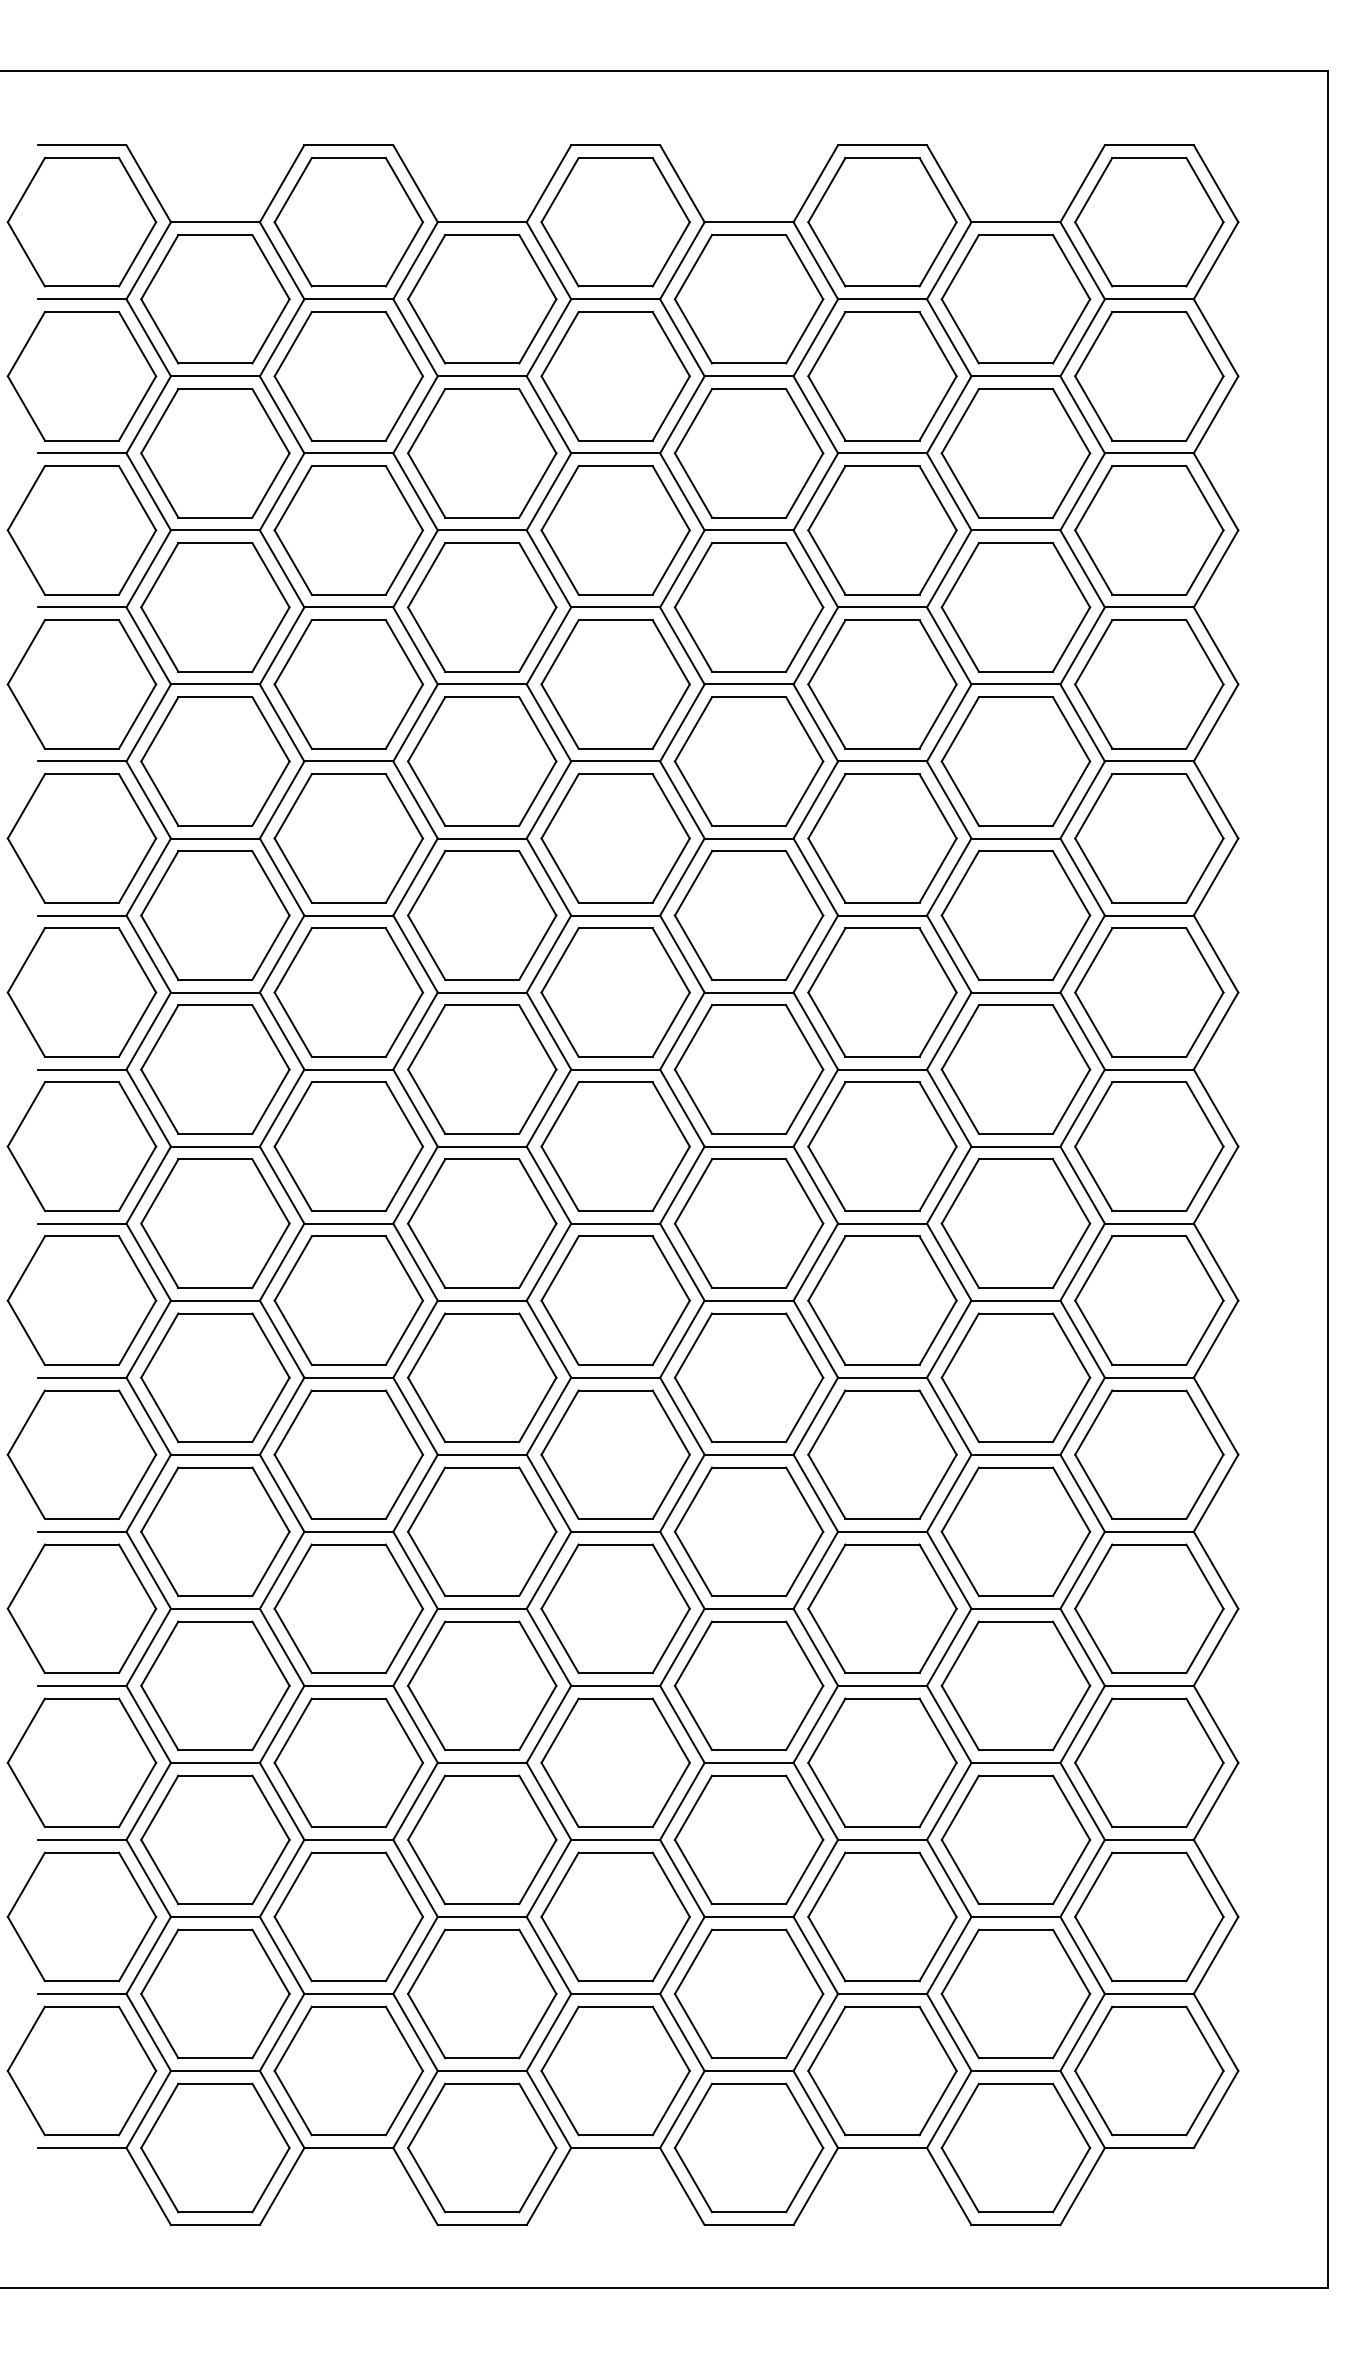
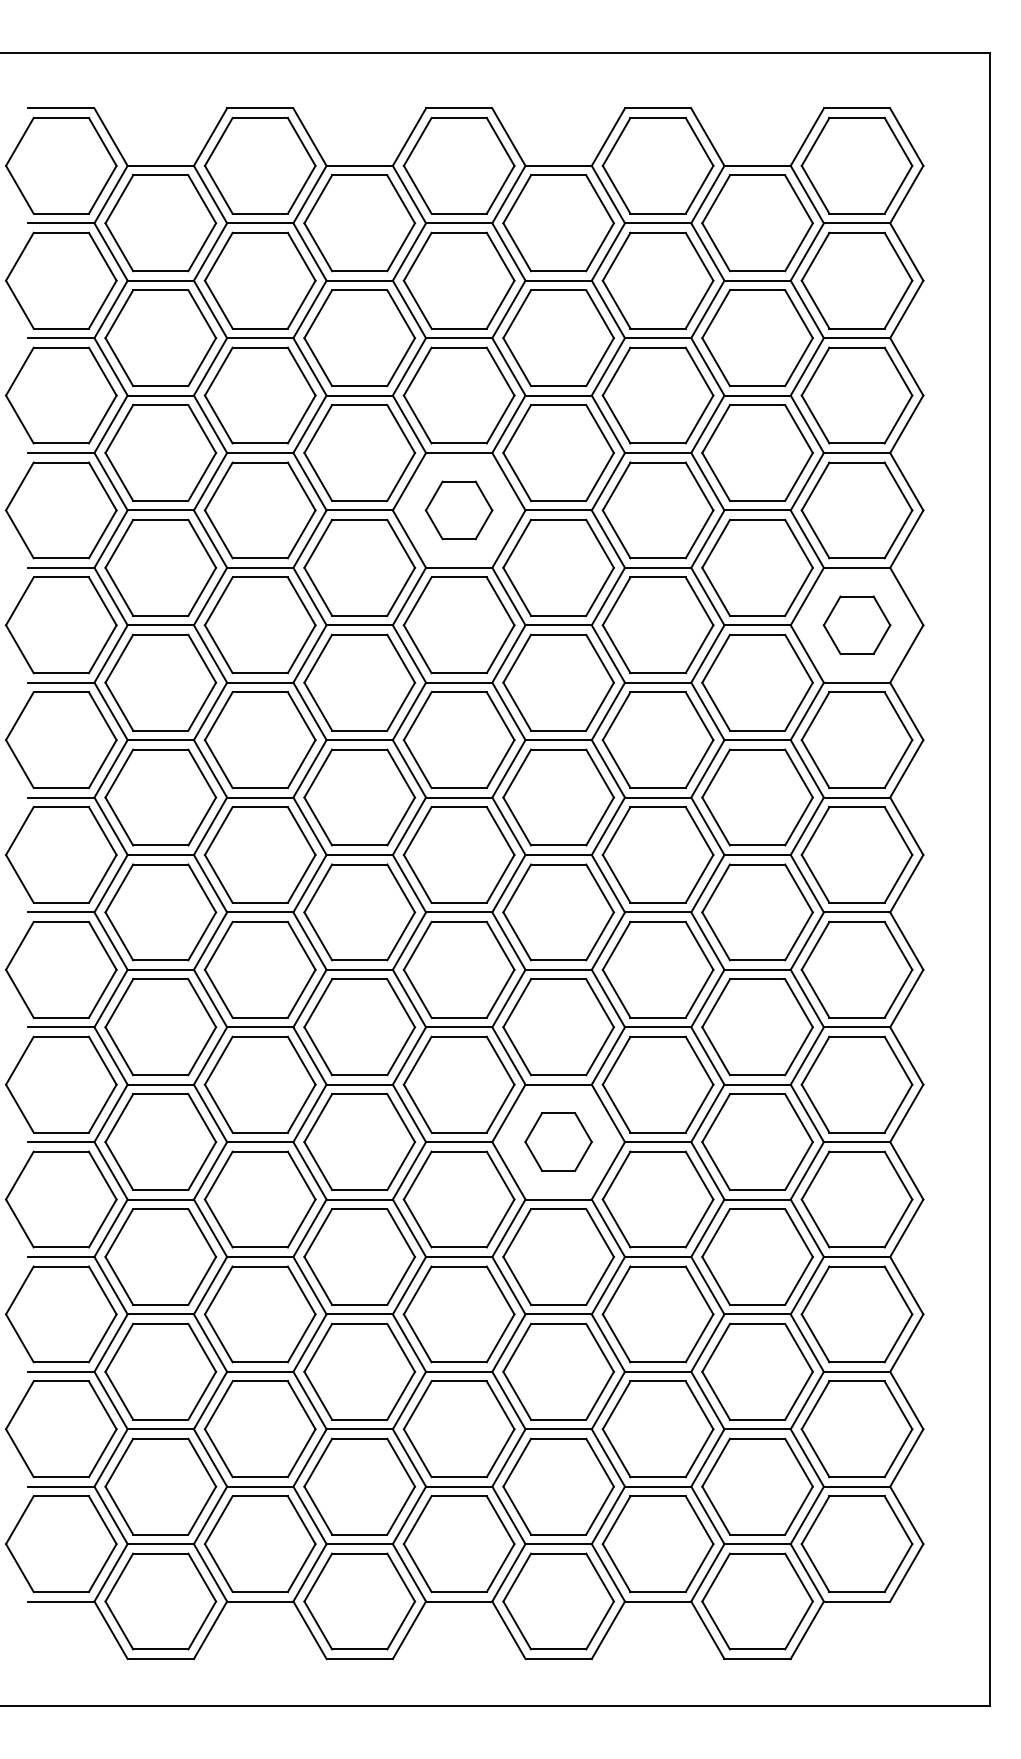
part: (615, 684) -> (459, 510), size x0.6
part: (1149, 838) -> (857, 625), size x0.6
part: (748, 1531) -> (558, 1141), size x0.6

